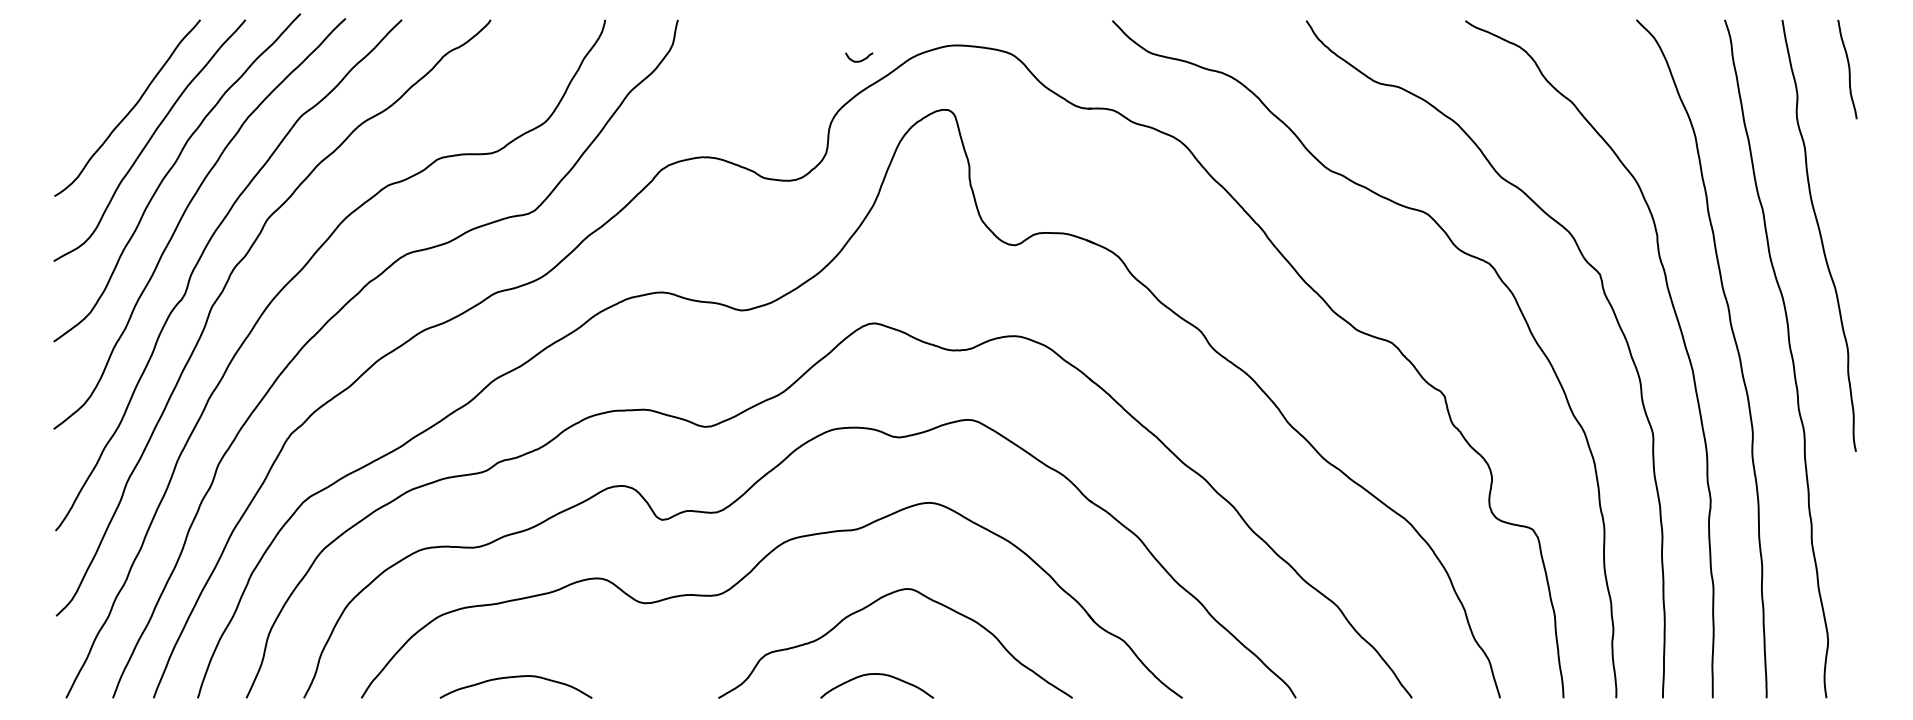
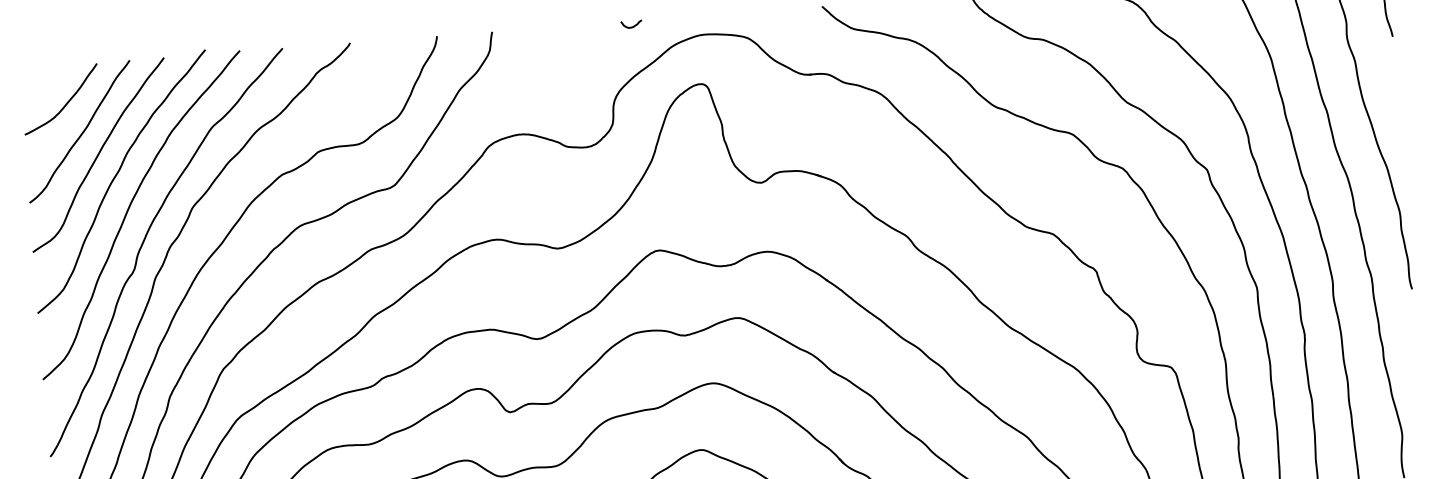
curve: (861, 59) -> (633, 25), moved
curve: (113, 68) -> (66, 102), added

